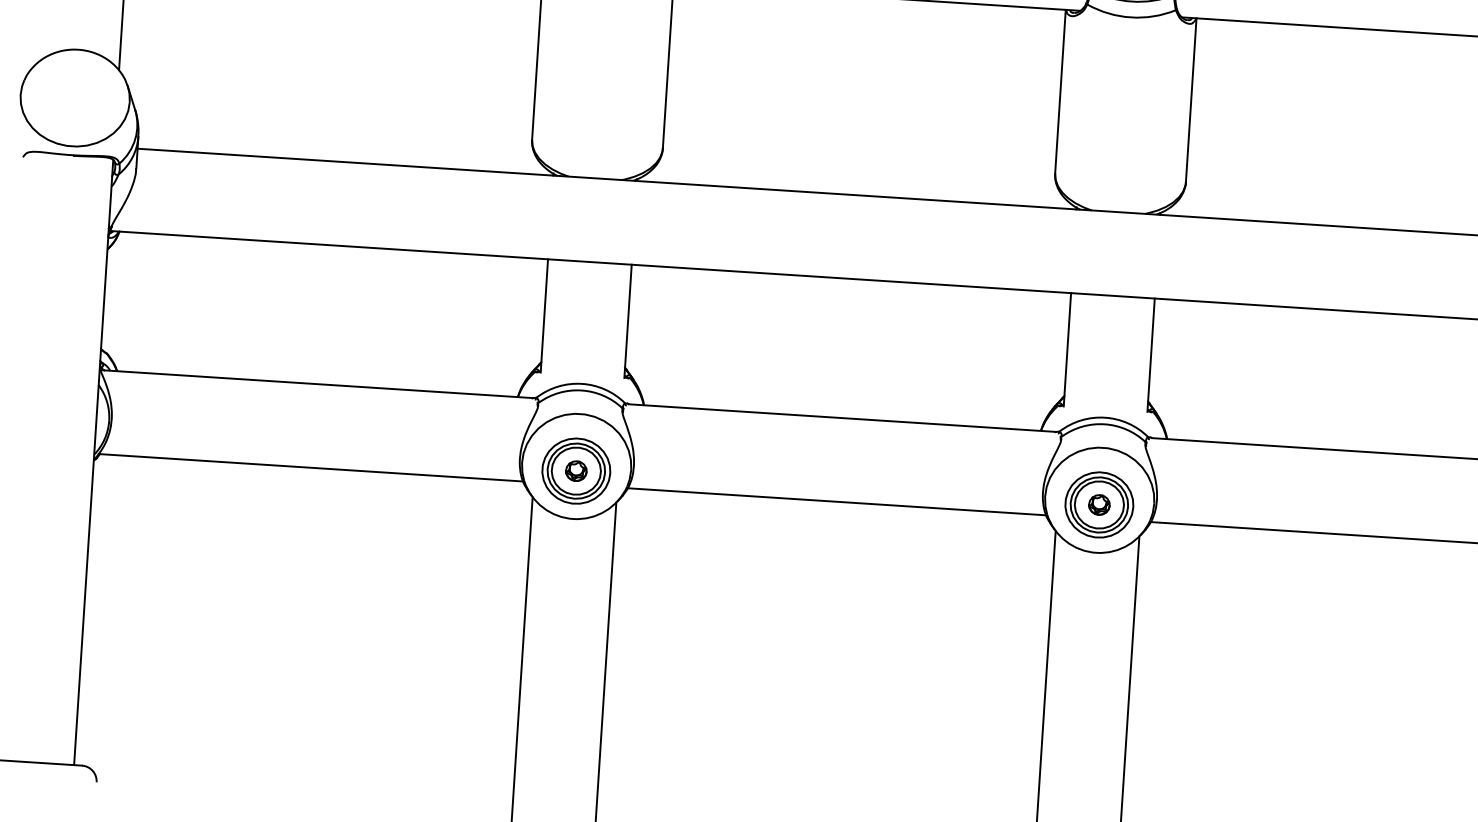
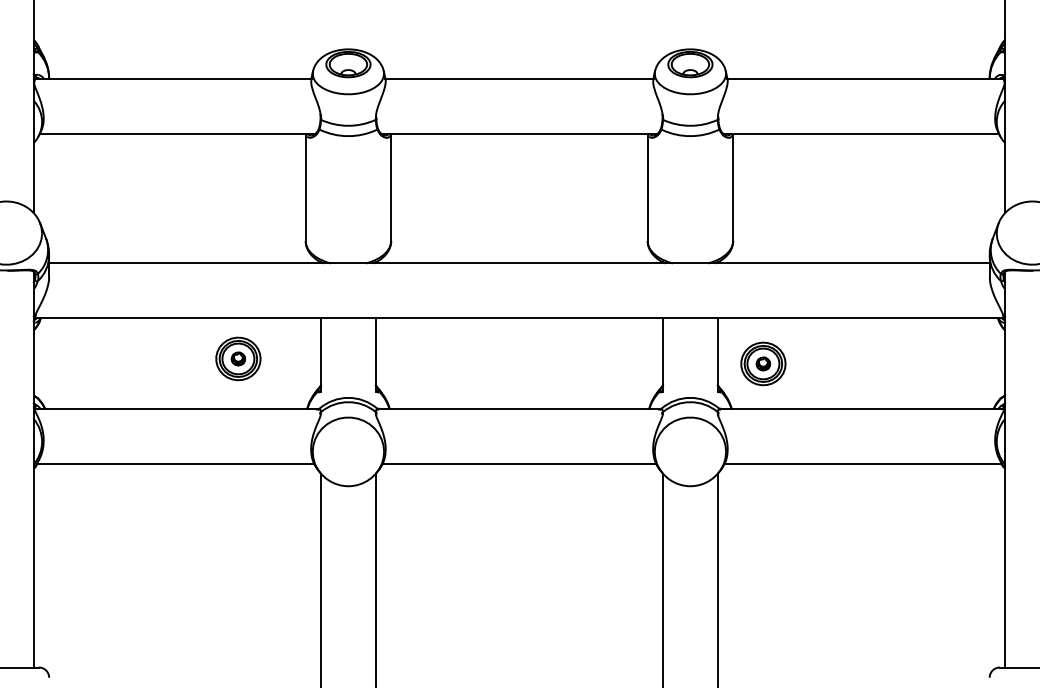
part: (576, 470) -> (238, 358), moved
part: (1099, 504) -> (763, 363), moved

